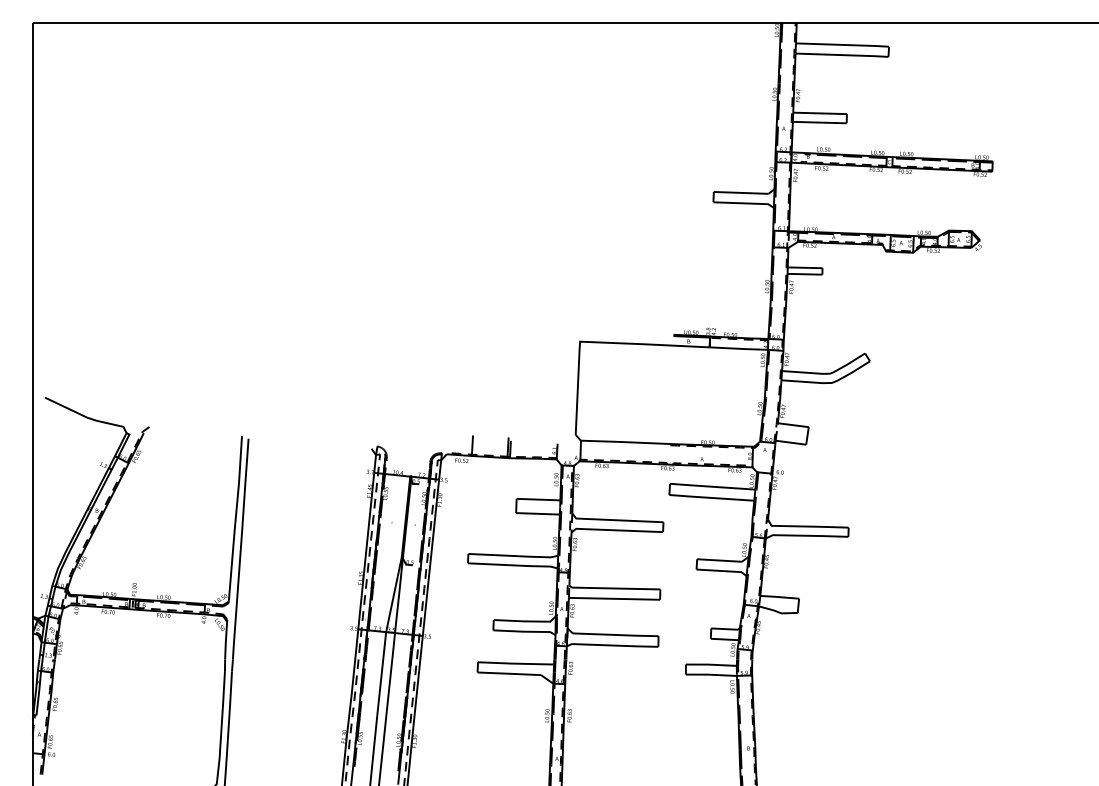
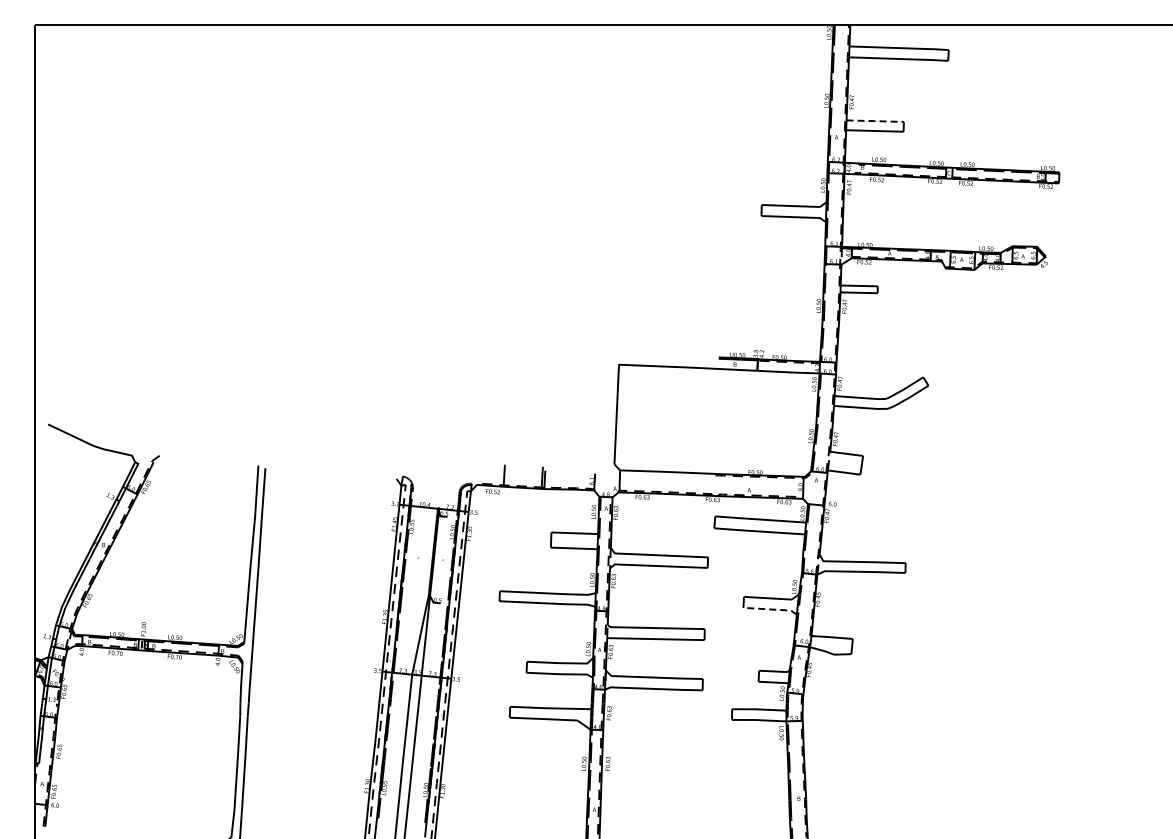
line: (820, 113) -> (875, 121), solid -> dashed
line: (722, 571) -> (771, 609), solid -> dashed

